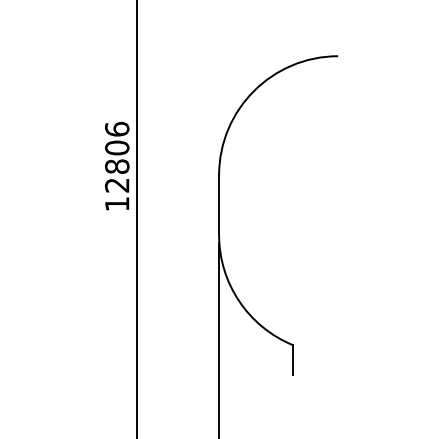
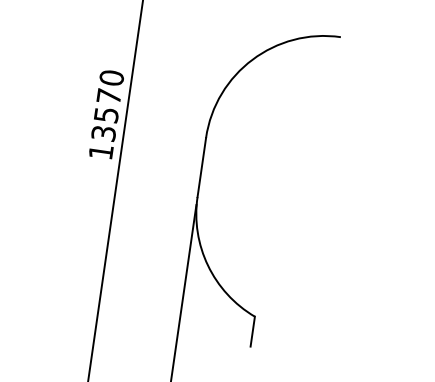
text: (117, 156) -> (108, 104), 12806 -> 13570

